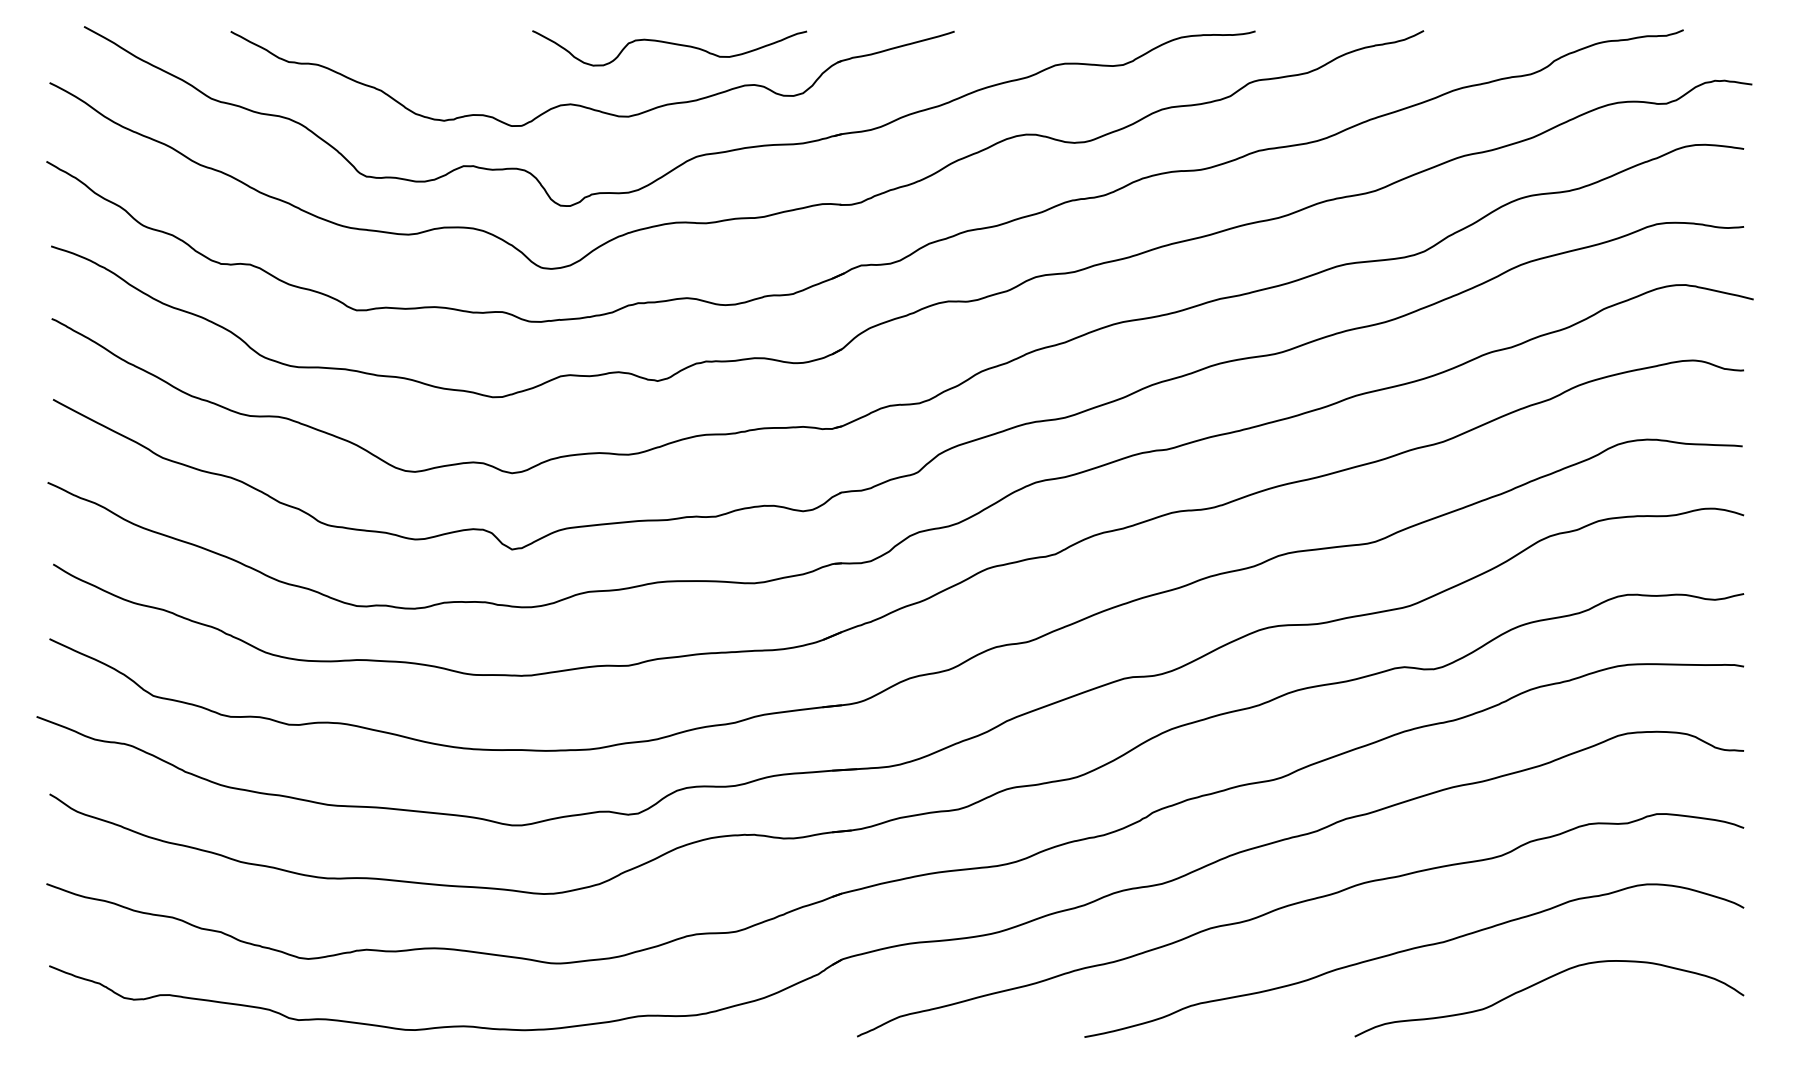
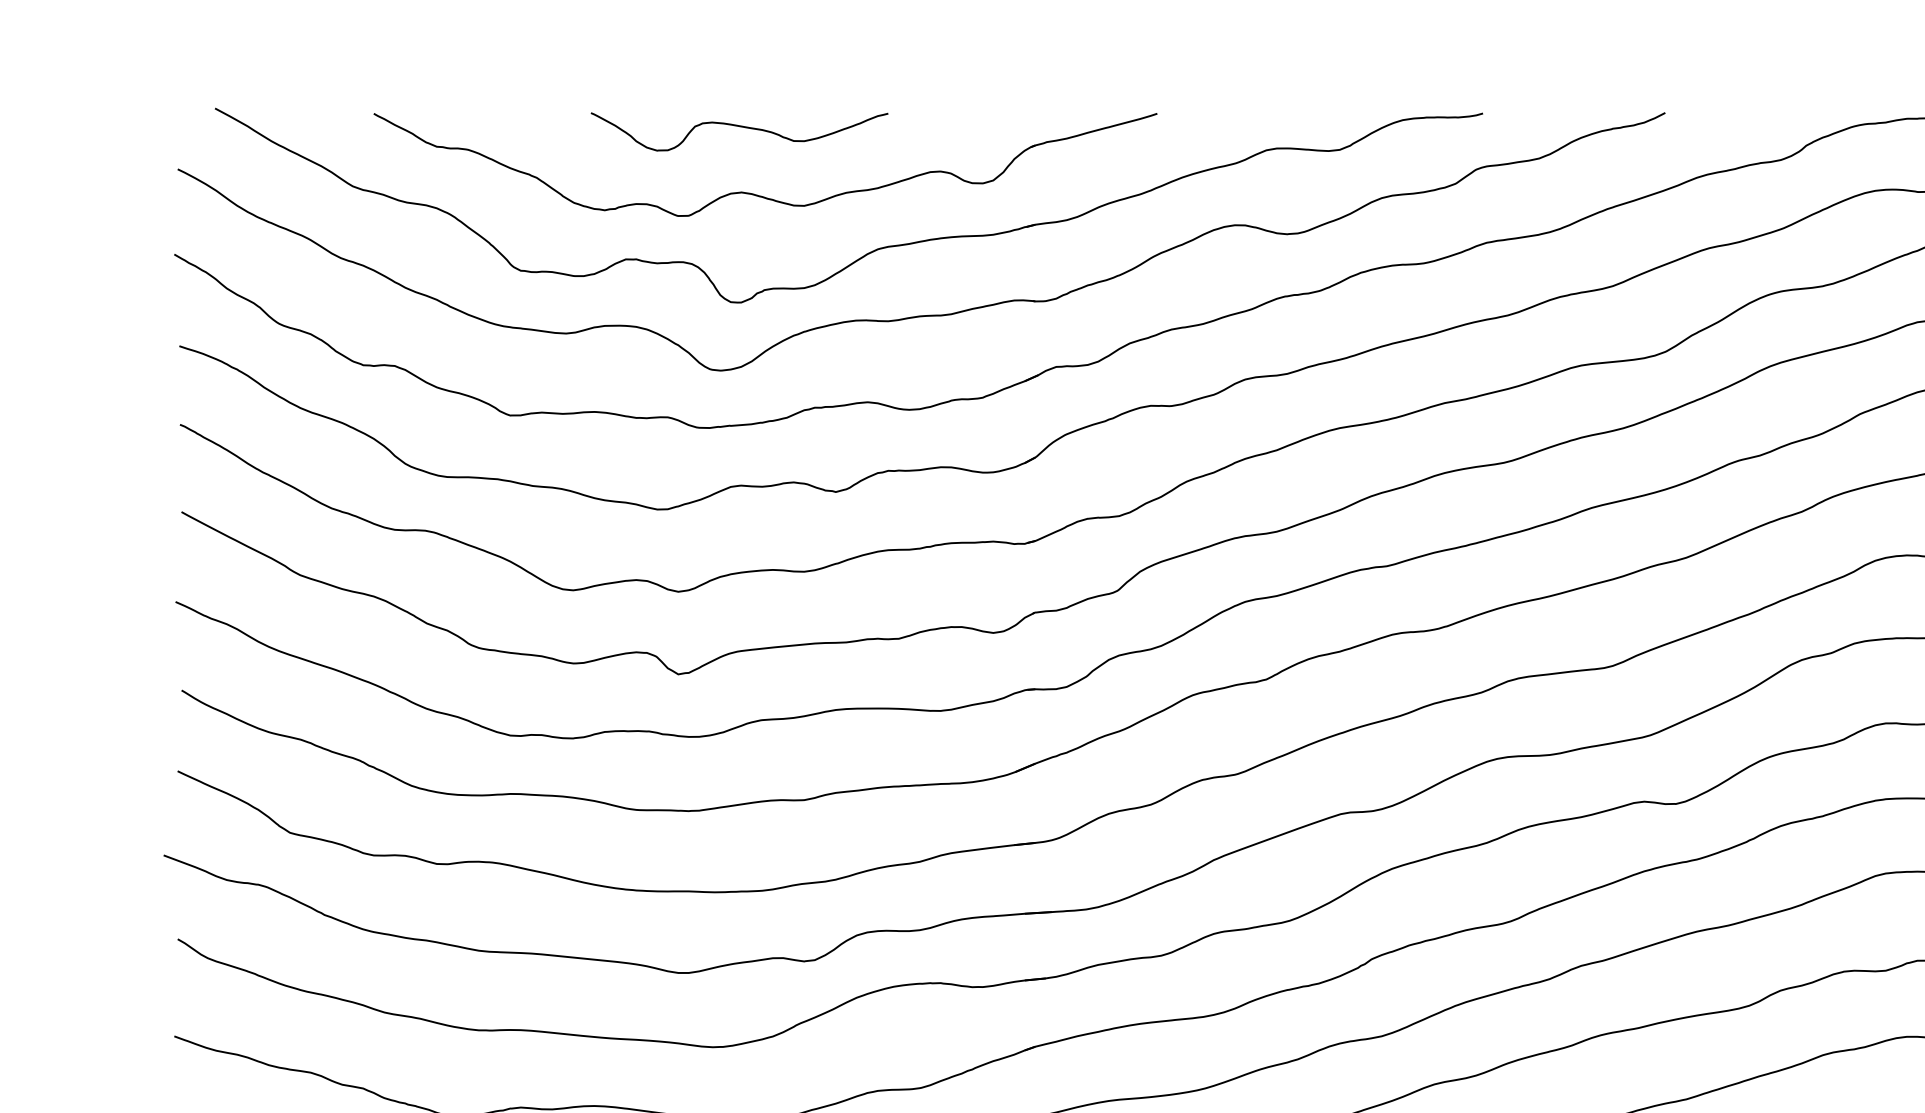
curve: (670, 44) -> (740, 127), moved

